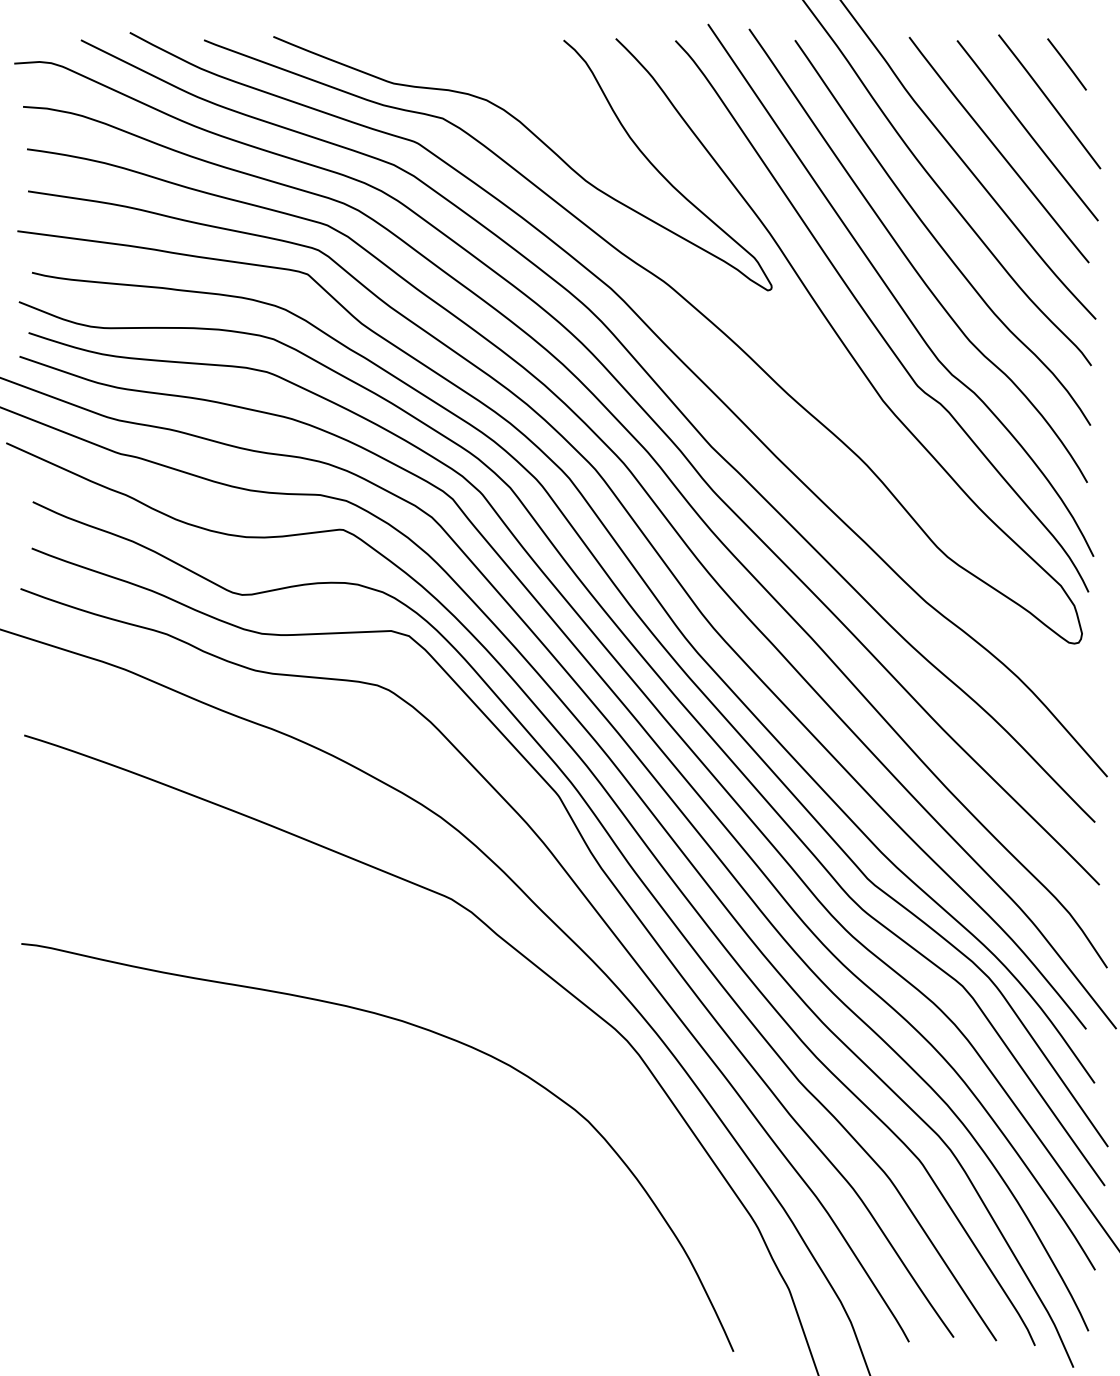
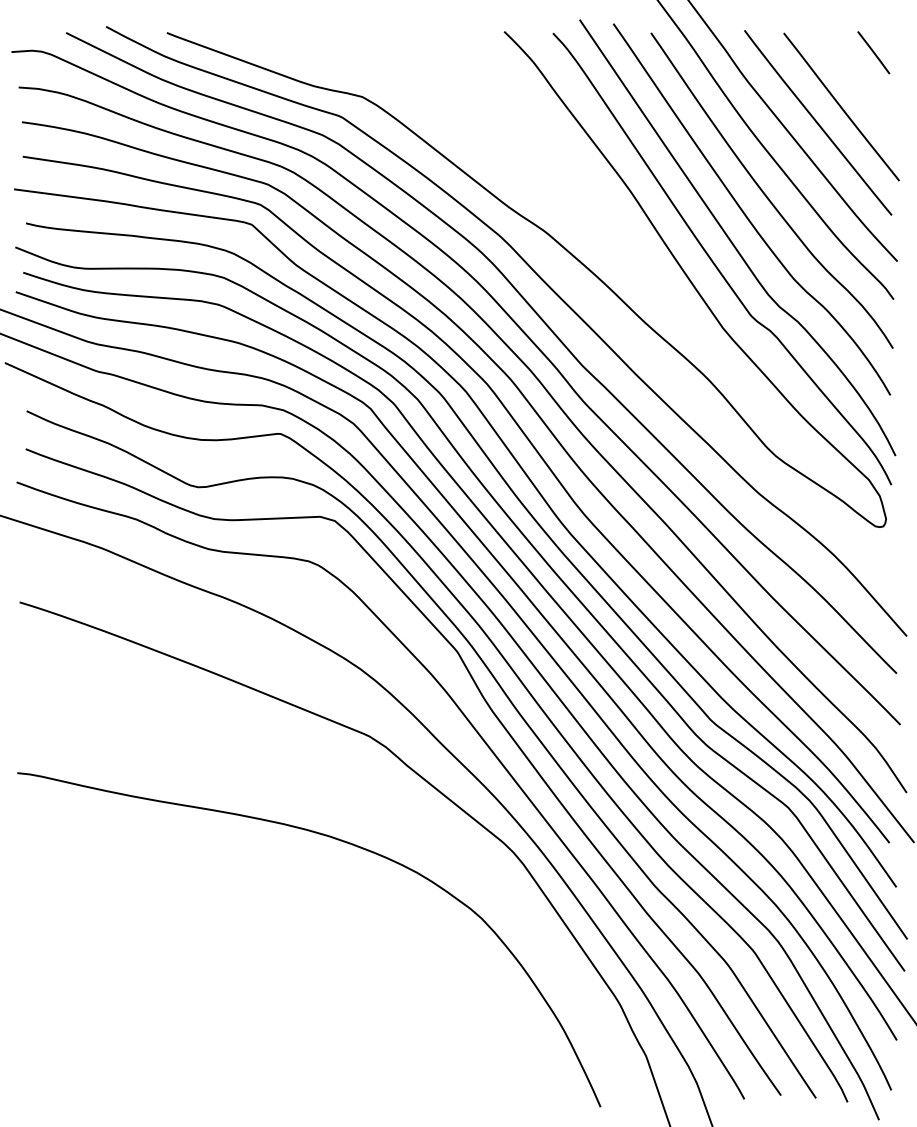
line: (1049, 101) -> (859, 83), removed
curve: (542, 143) -> (444, 117), removed

